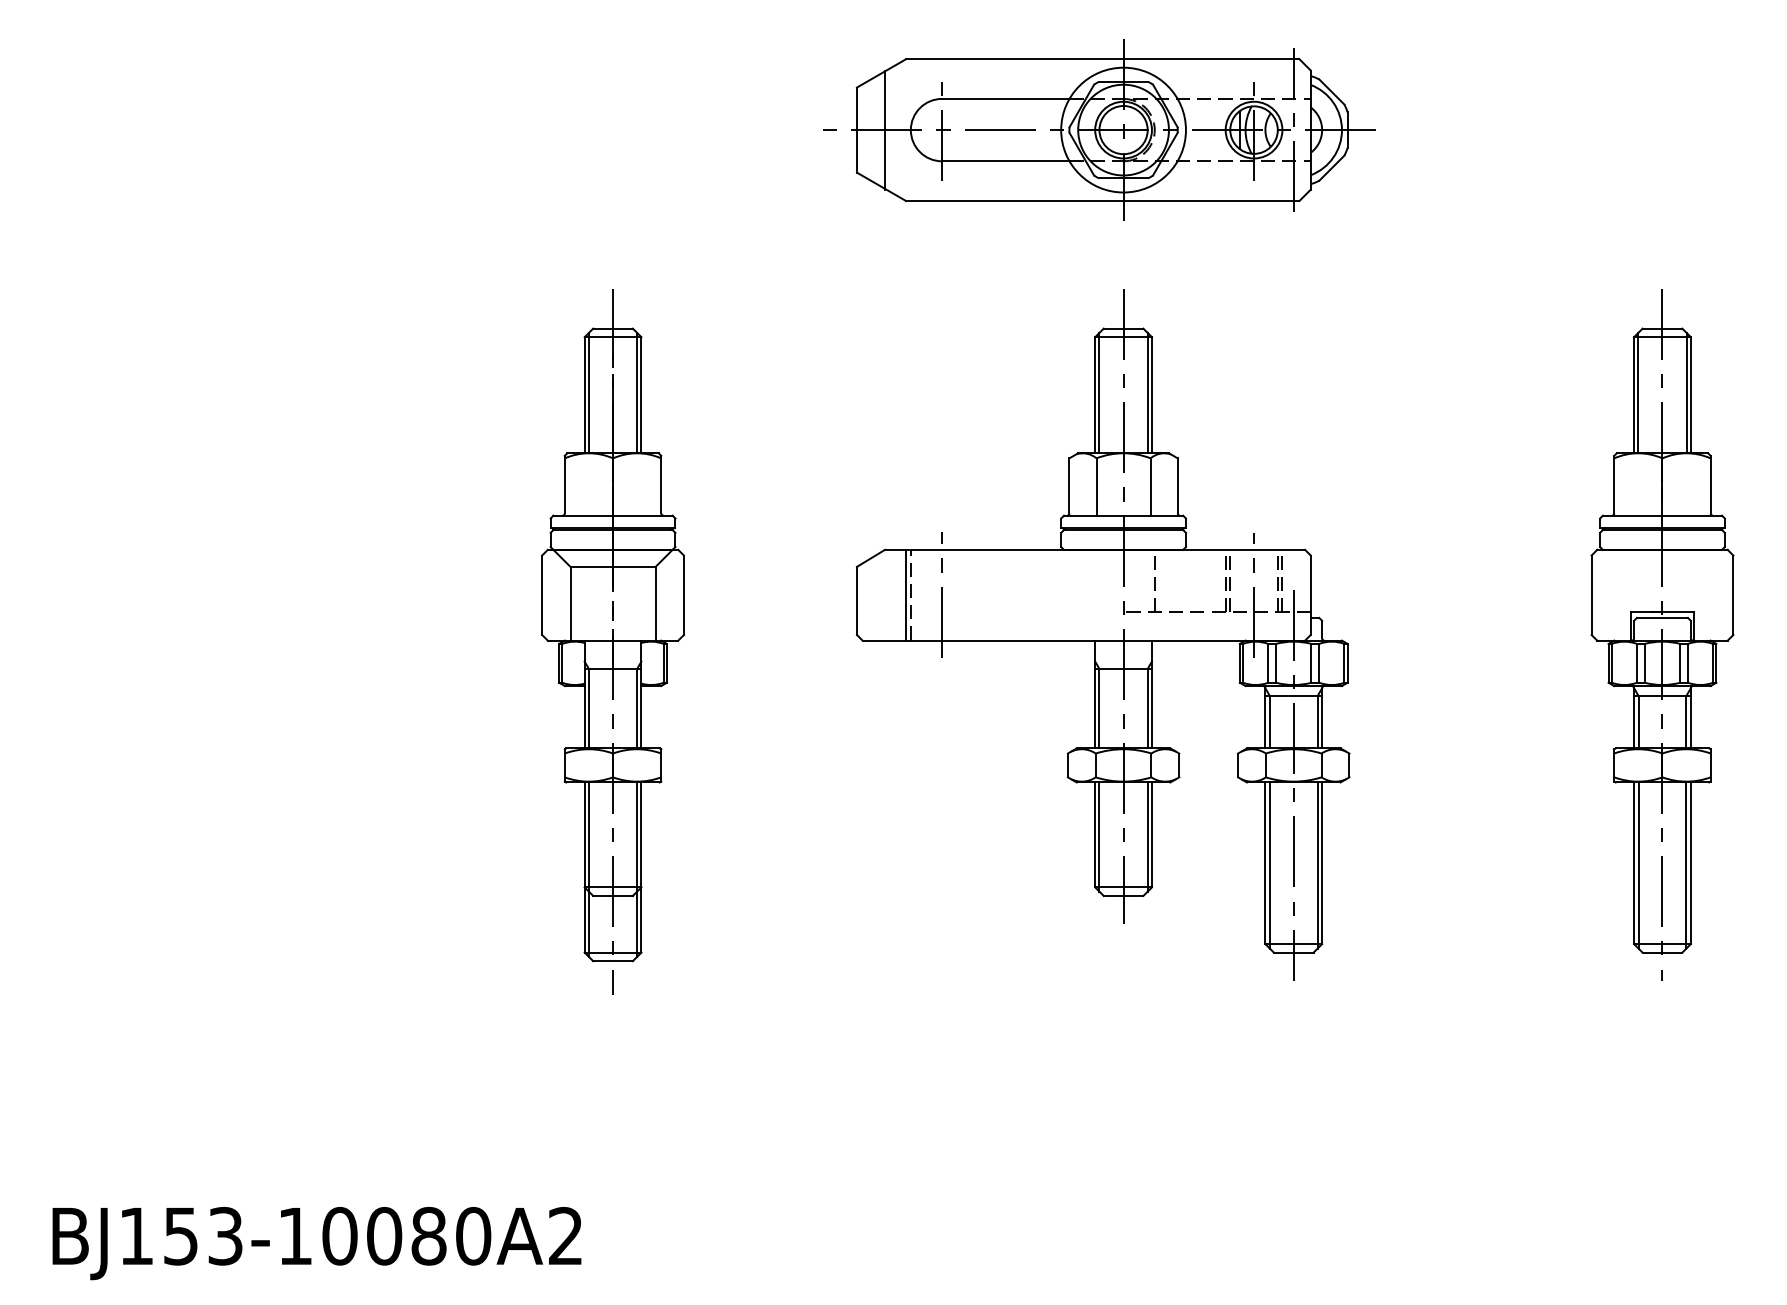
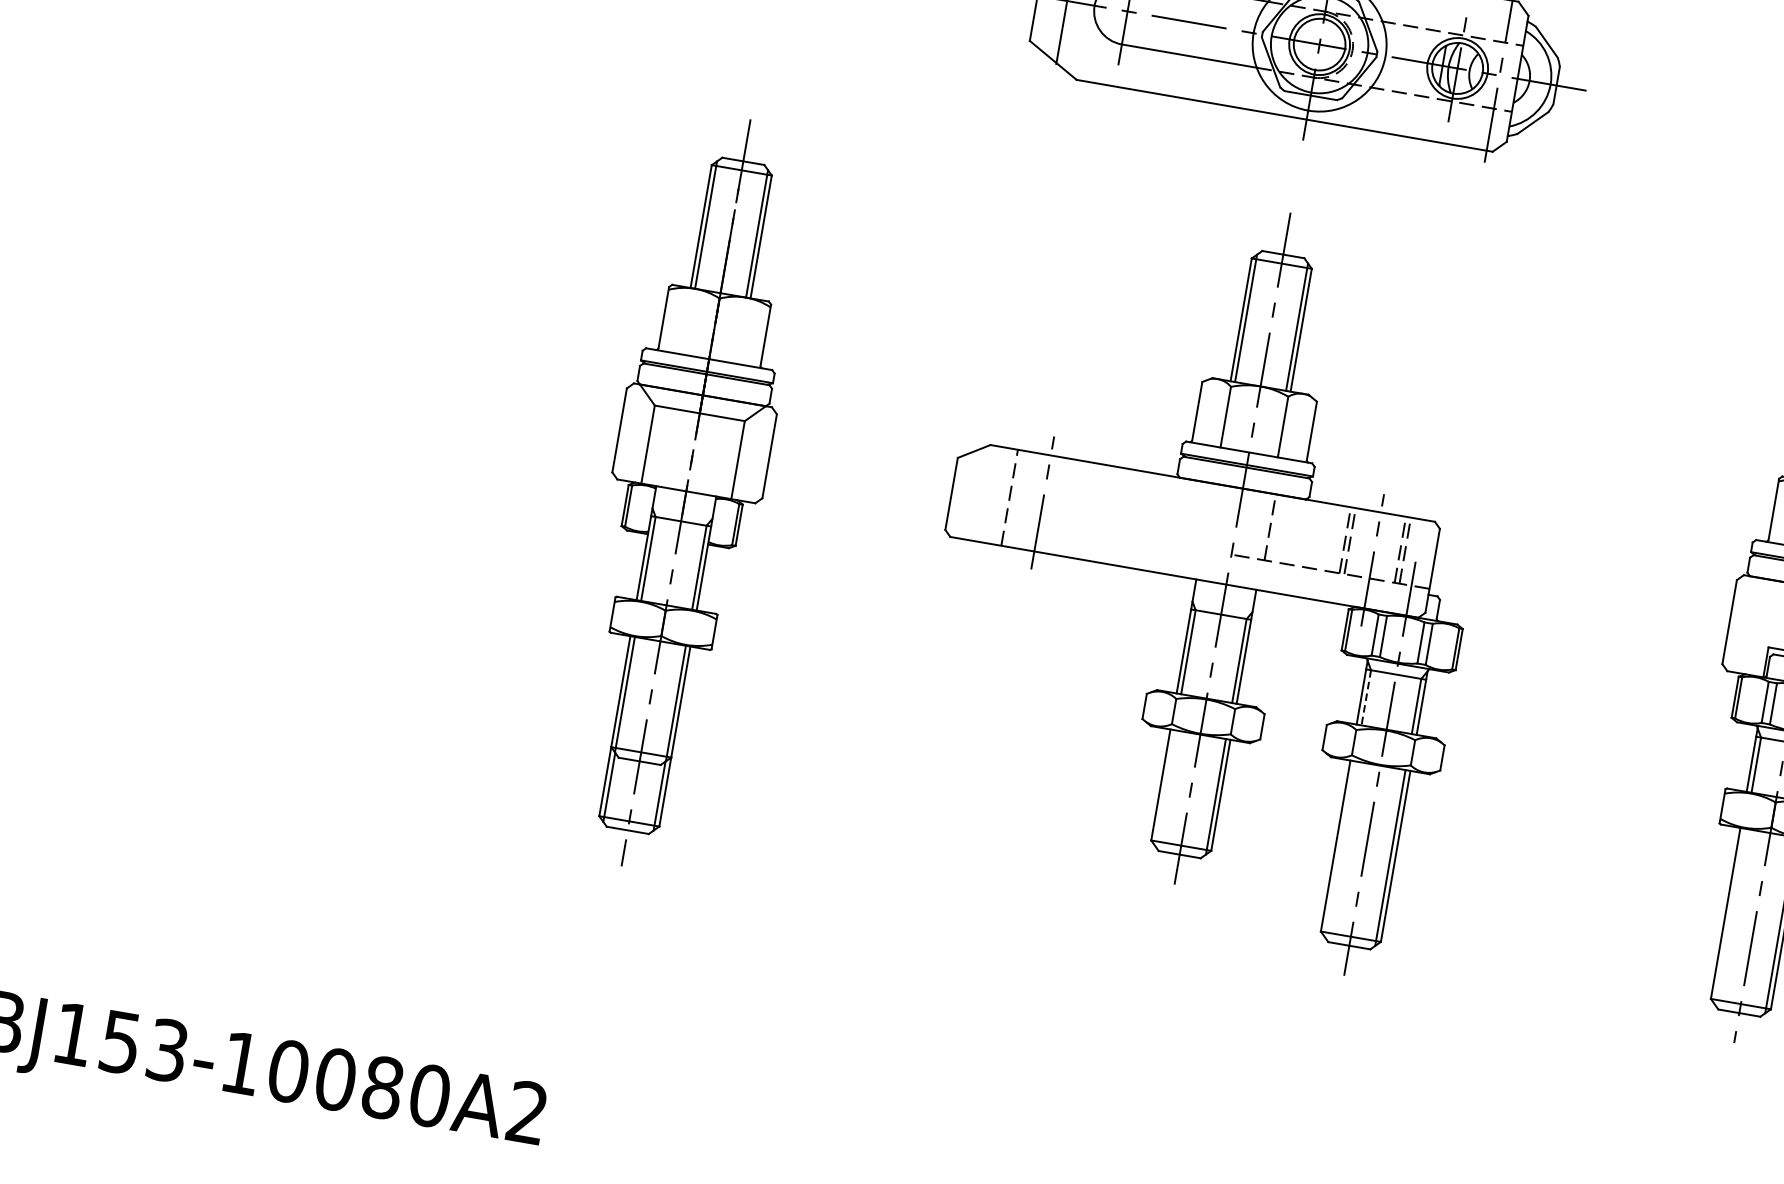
line: (905, 594) -> (1004, 495), removed
line: (1270, 722) -> (1366, 698), solid -> dashed
line: (1099, 836) -> (1165, 787), removed
line: (1270, 865) -> (1340, 849), removed
line: (1638, 865) -> (1729, 916), removed

